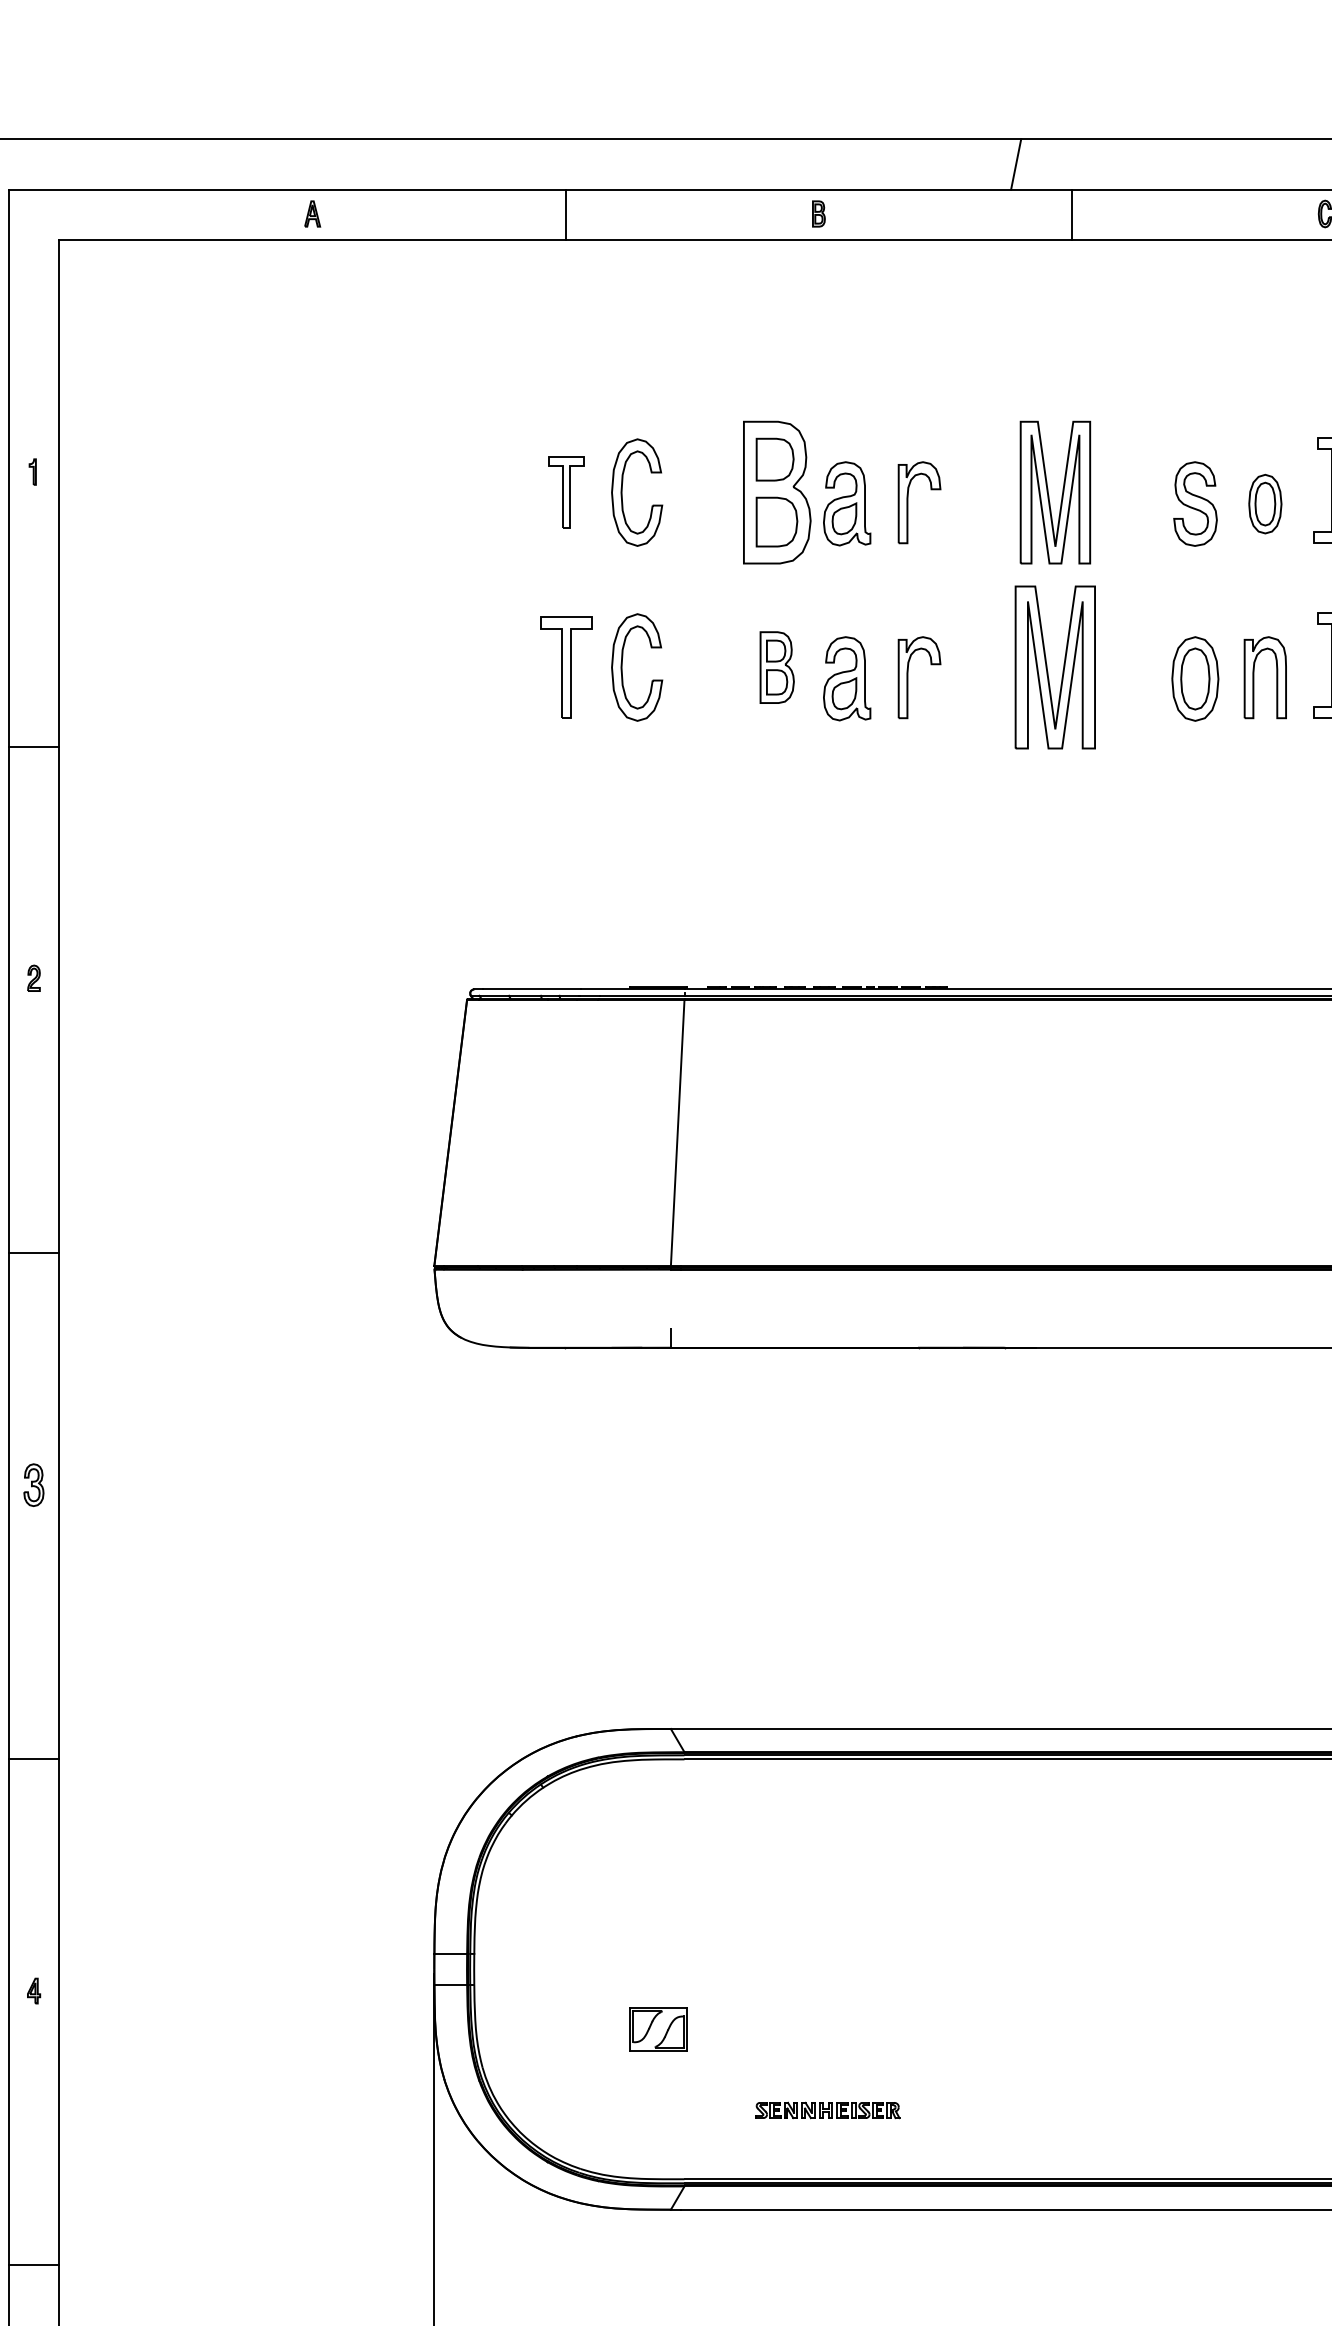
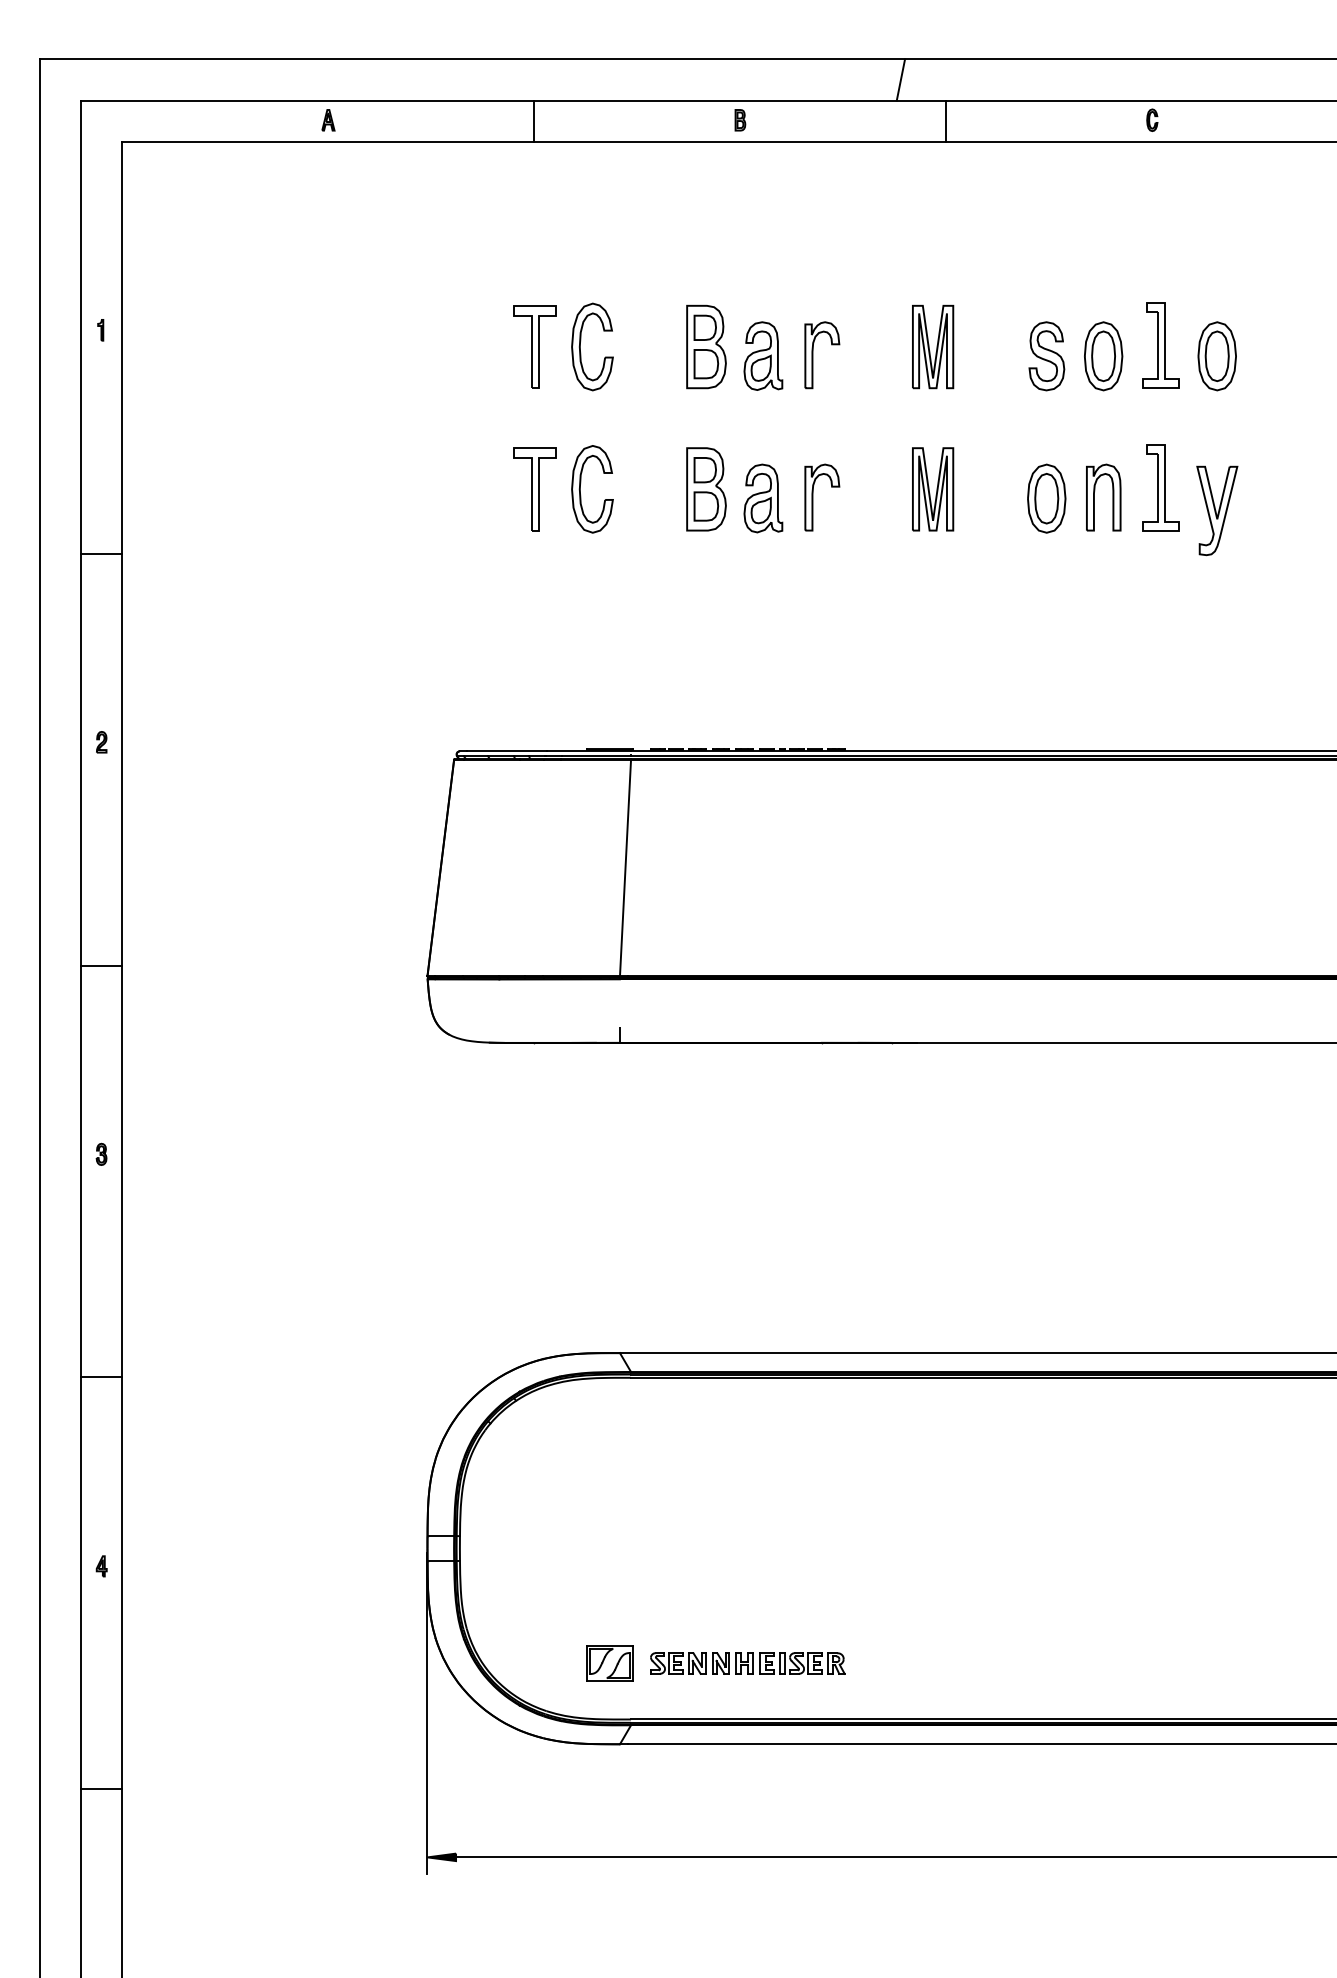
part: (565, 491) -> (534, 346), size x1.43
part: (777, 491) -> (706, 346), size x0.71
part: (1056, 491) -> (933, 346), size x0.71
part: (1265, 504) -> (1103, 356), size x1.43
part: (777, 667) -> (706, 489), size x1.43
part: (1056, 667) -> (933, 489), size x0.62
part: (33, 1483) -> (101, 1153), size x0.62
part: (658, 2029) -> (609, 1663), moved
part: (827, 2110) -> (747, 1663), size x1.67

